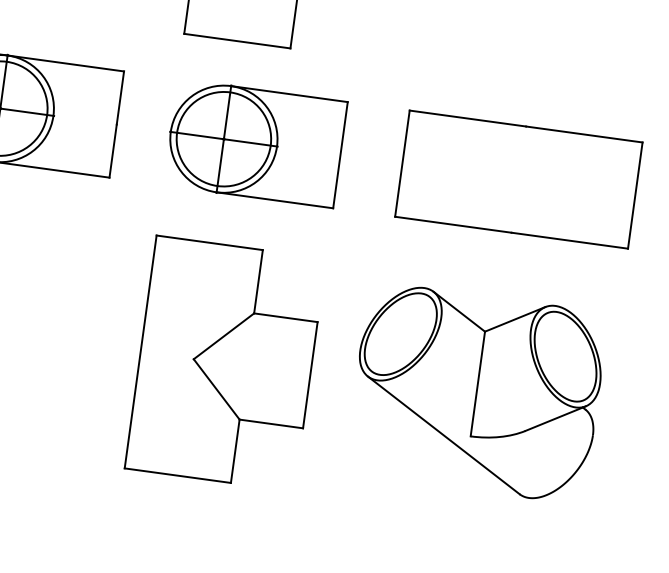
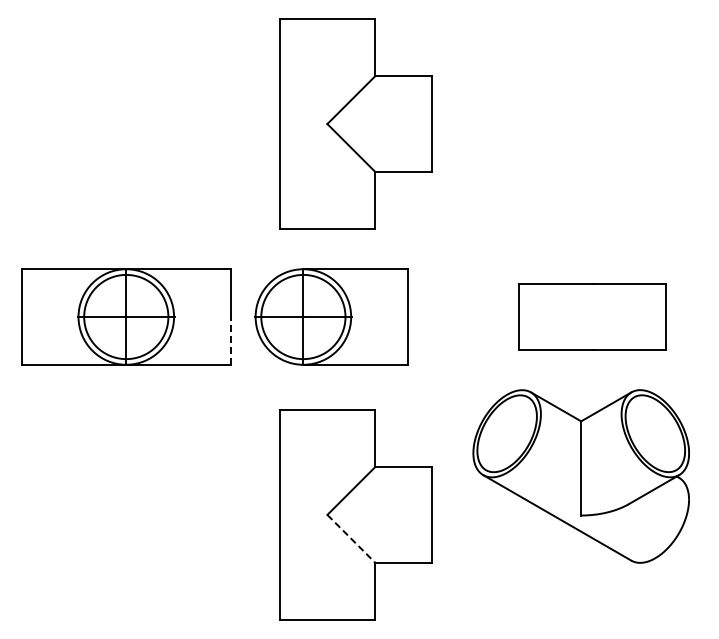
part: (255, 142) -> (331, 316), moved
line: (113, 150) -> (231, 340), solid -> dashed
part: (518, 179) -> (592, 316), size x0.7
line: (216, 389) -> (351, 538), solid -> dashed
part: (475, 392) -> (580, 476), moved

